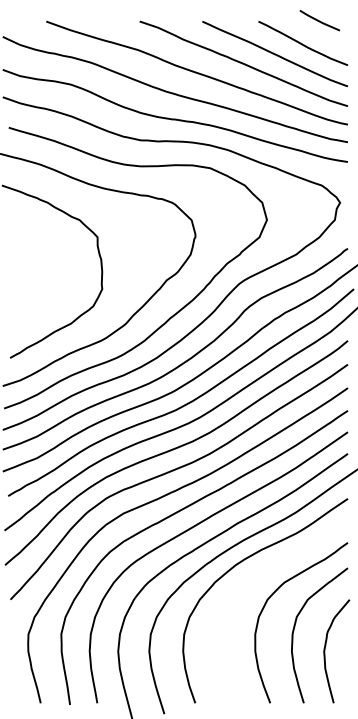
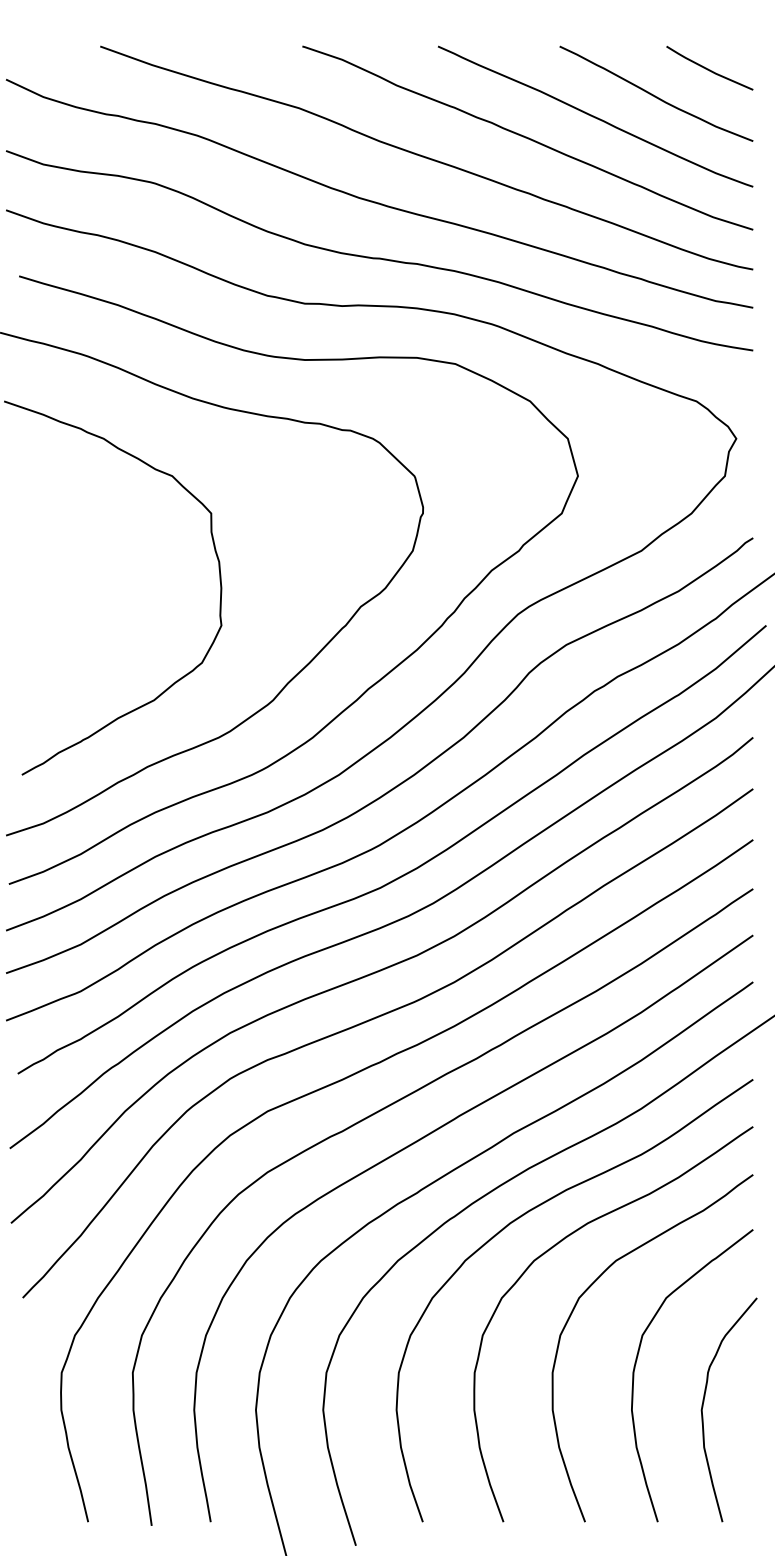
line: (319, 20) -> (708, 67), moved
curve: (258, 575) -> (559, 1245), added

